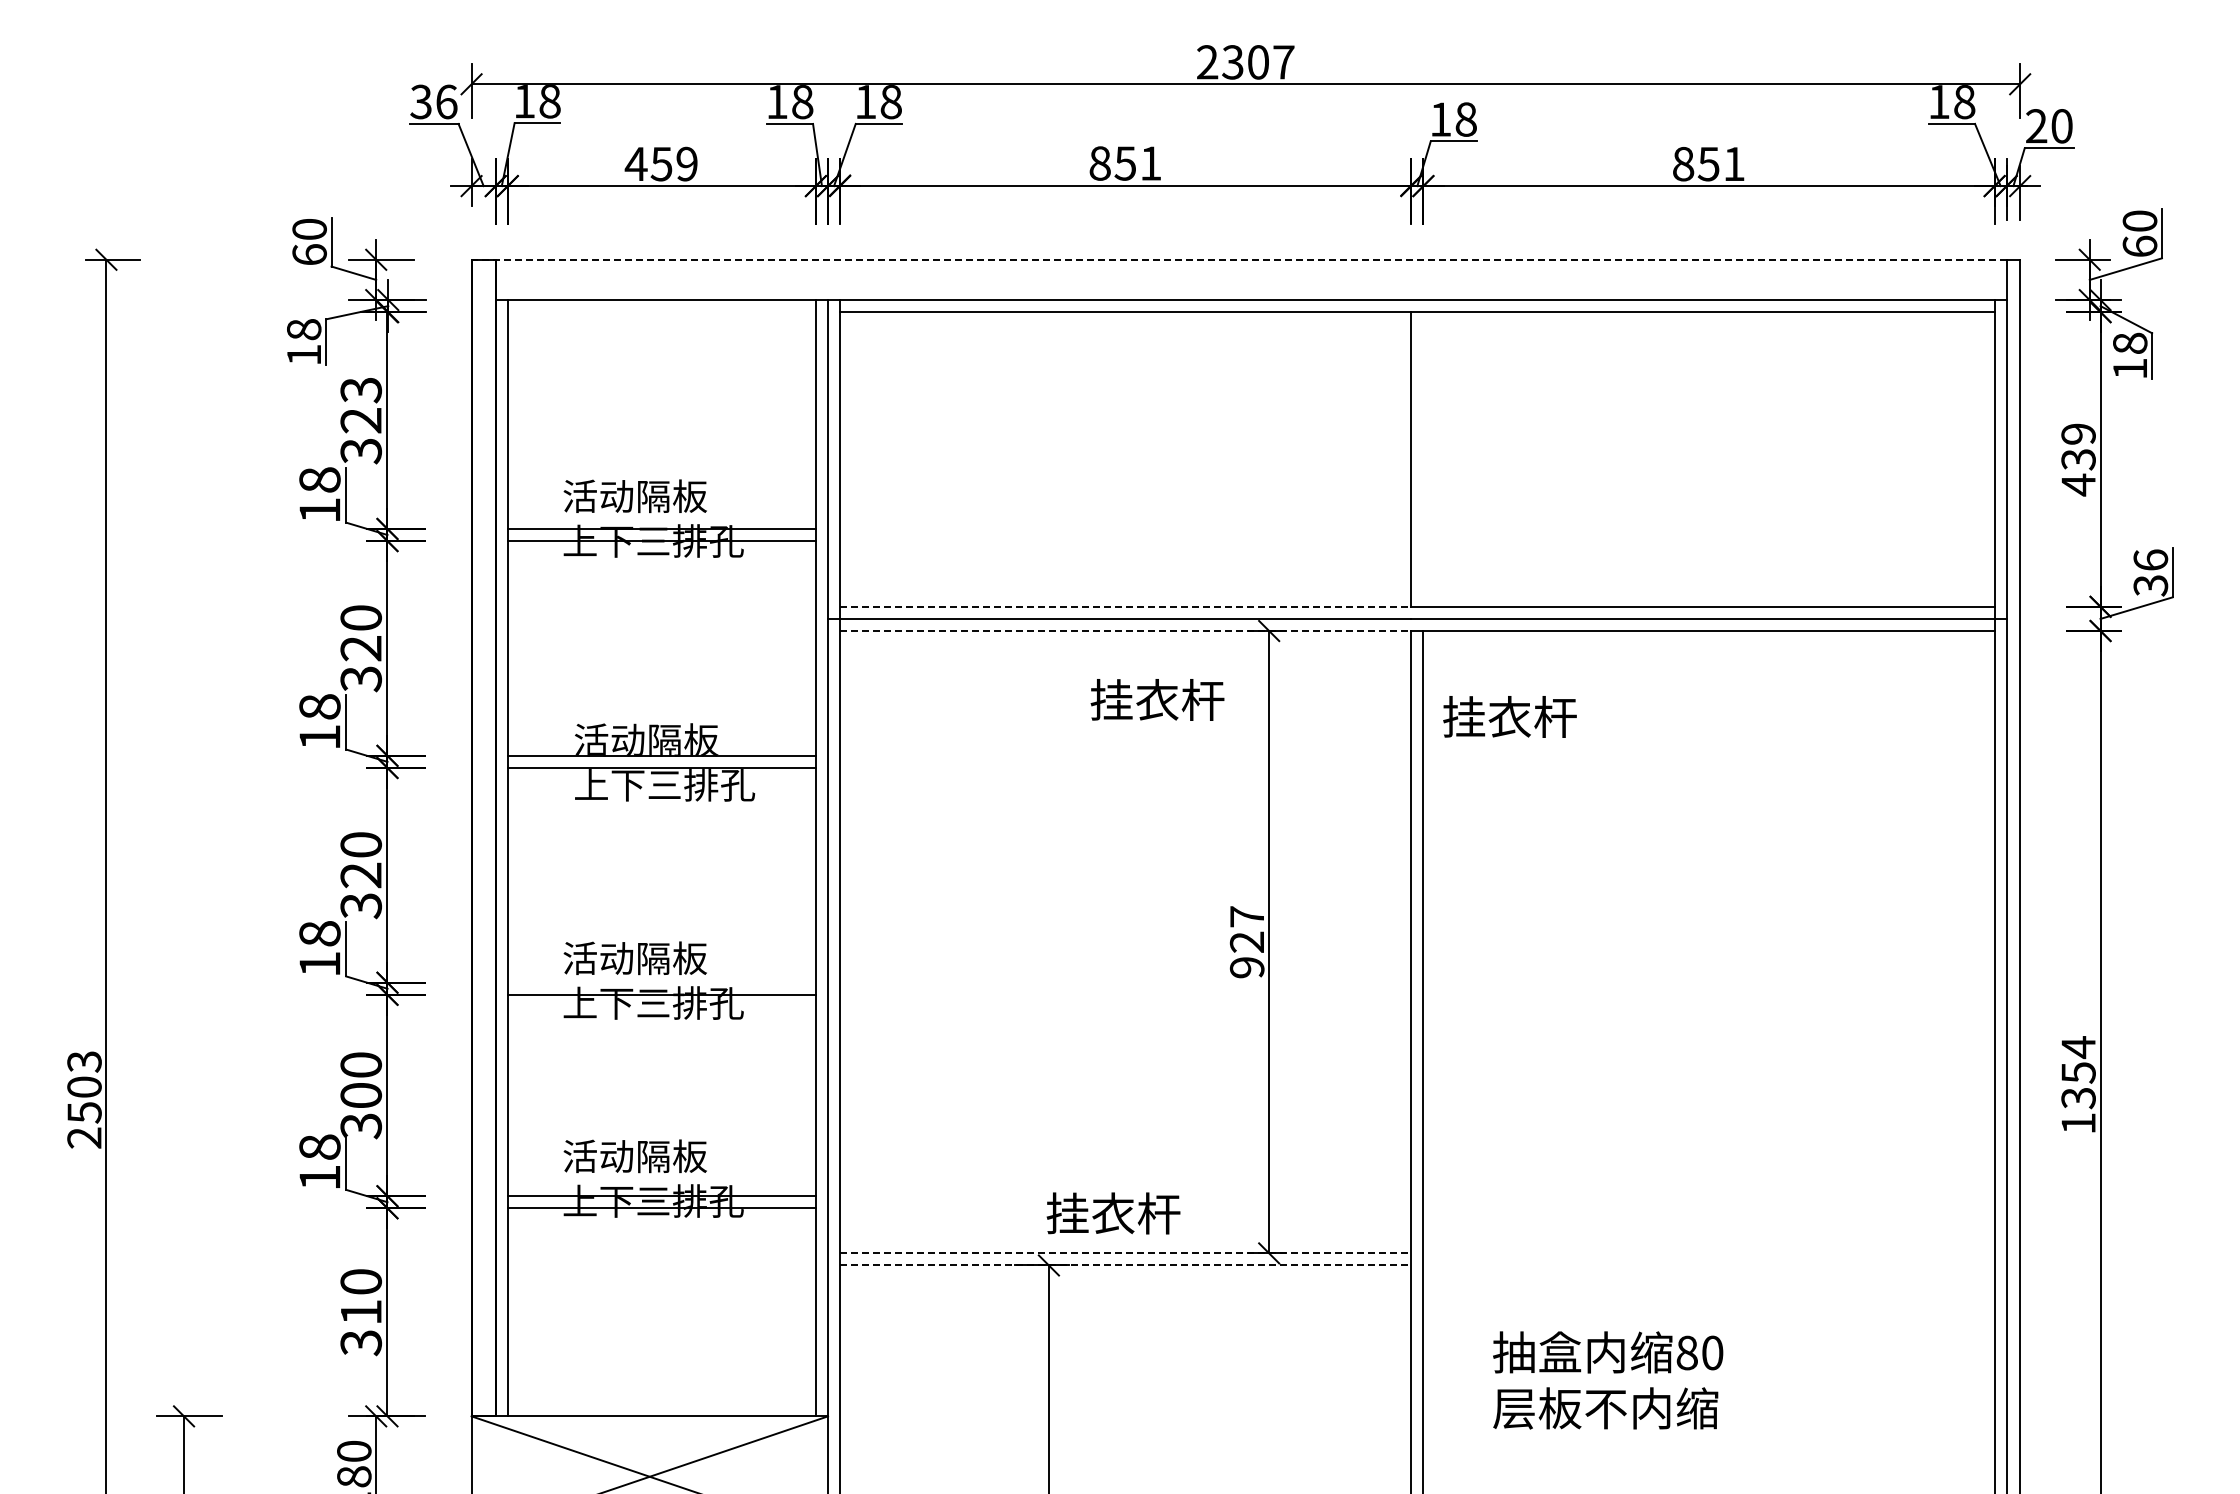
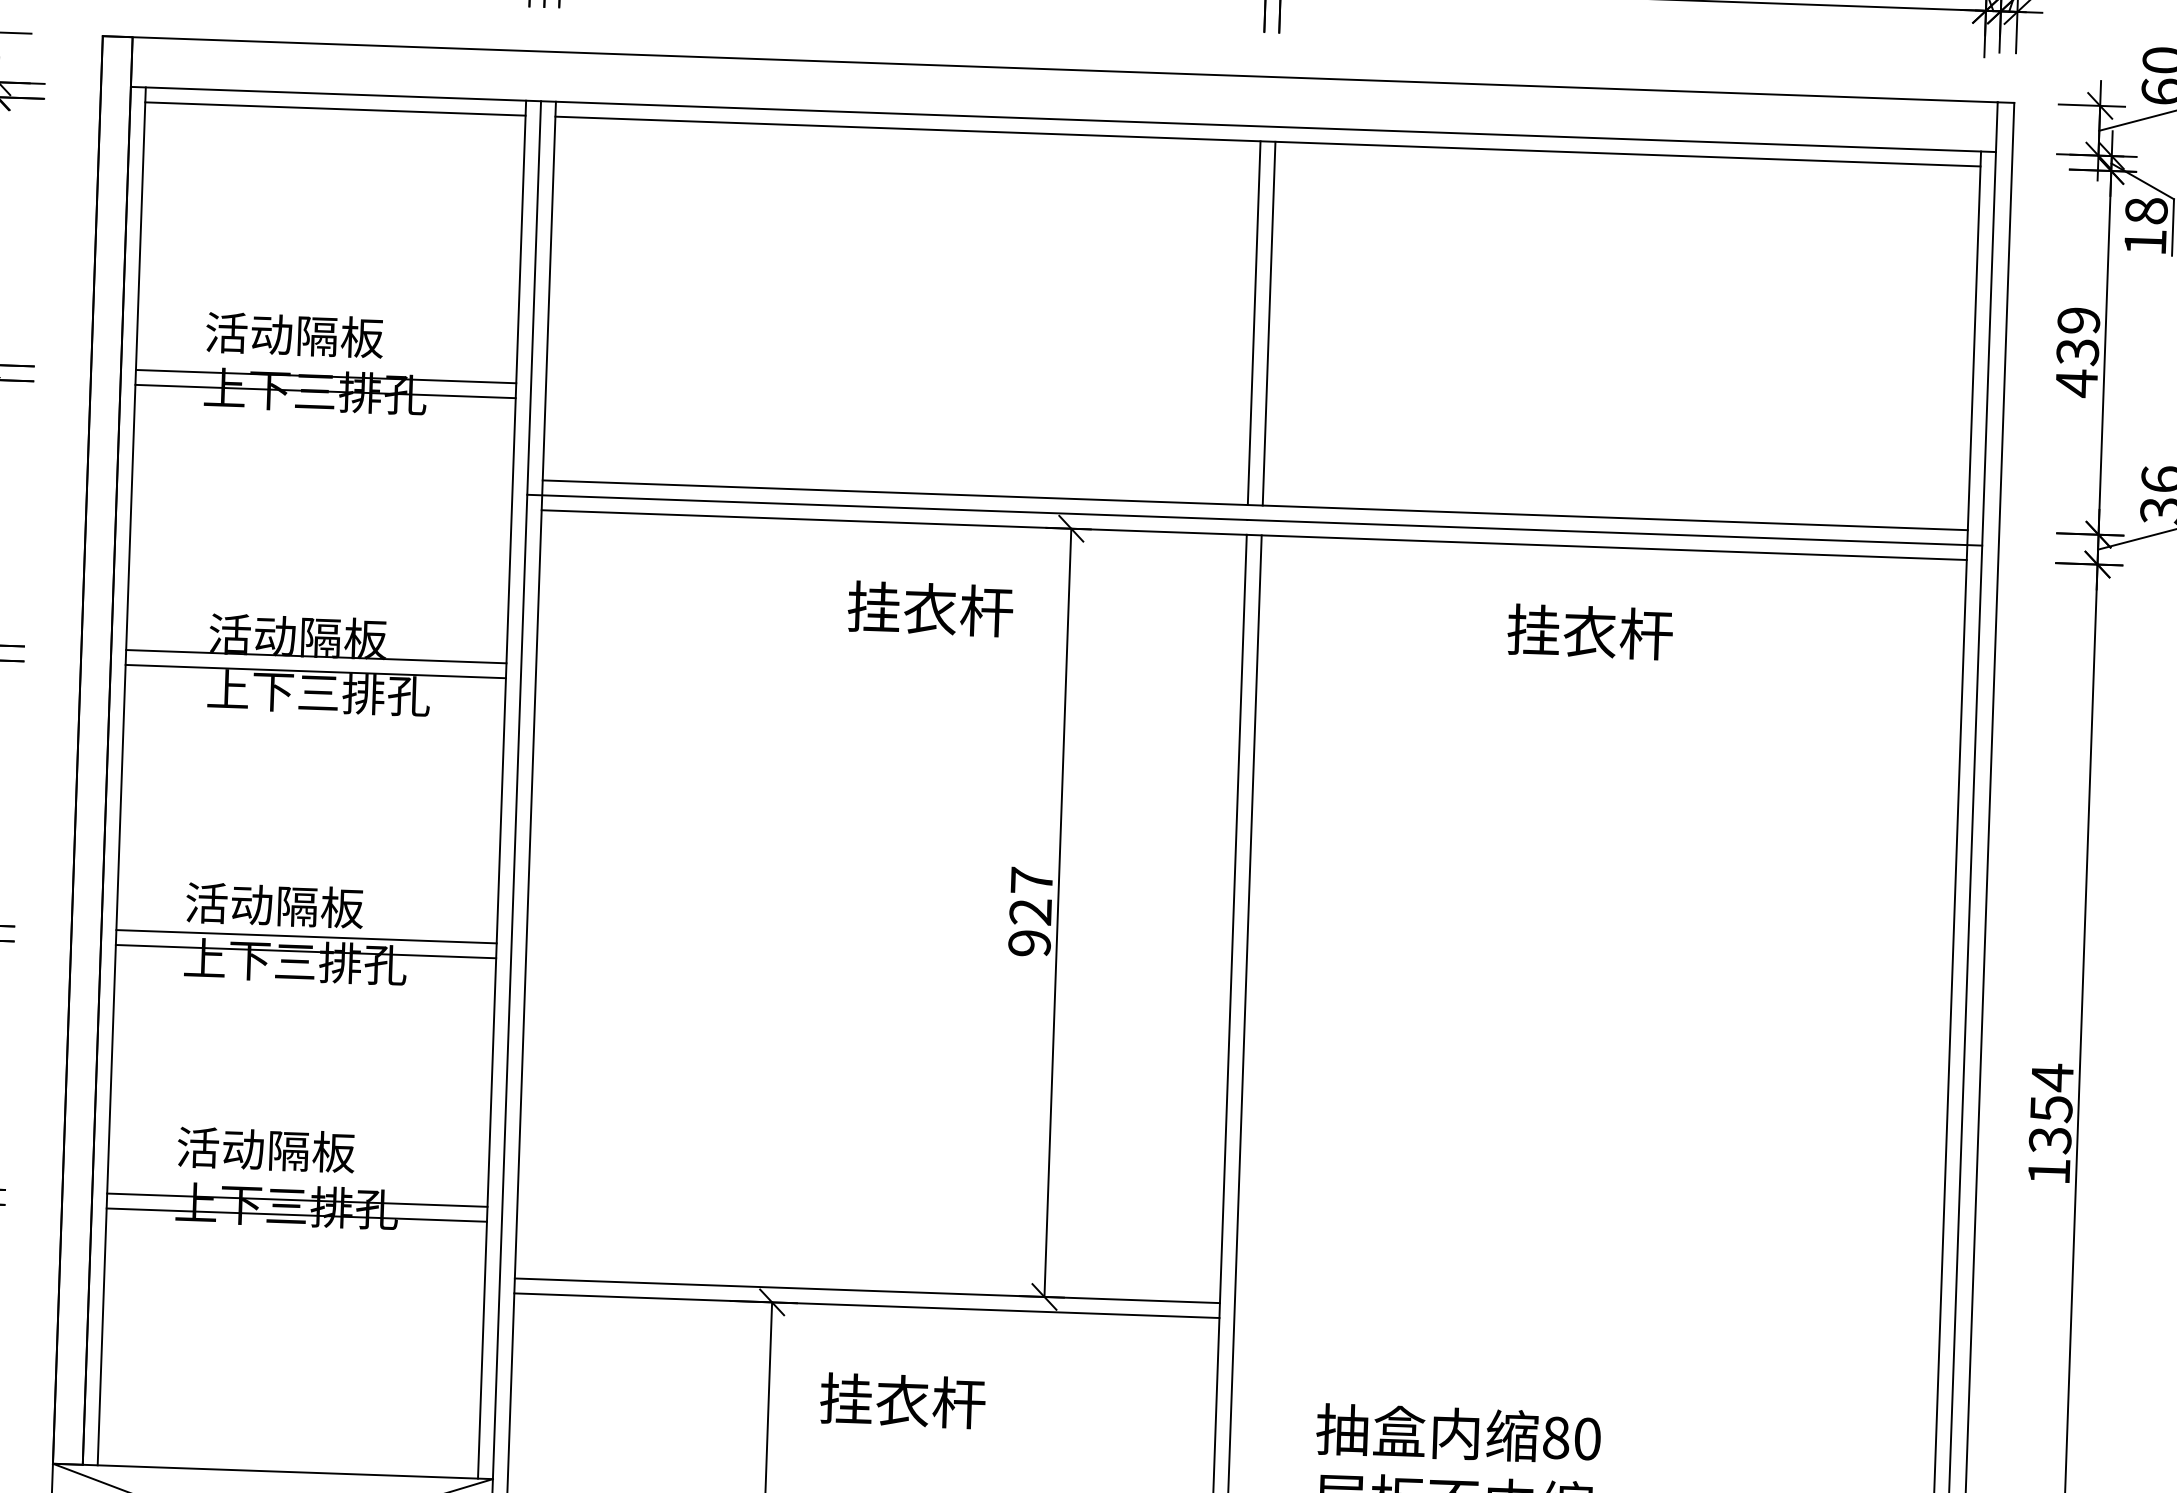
line: (1239, 259) -> (1050, 68), dashed -> solid
line: (661, 312) -> (334, 109), added
line: (1423, 459) -> (1269, 323), added
line: (1125, 606) -> (895, 492), dashed -> solid
line: (1125, 631) -> (893, 523), dashed -> solid
text: (1509, 716) -> (1589, 631), moved
line: (661, 982) -> (306, 936), added
text: (1113, 1213) -> (902, 1400), moved
line: (1125, 1253) -> (867, 1290), dashed -> solid
line: (1125, 1265) -> (866, 1305), dashed -> solid

